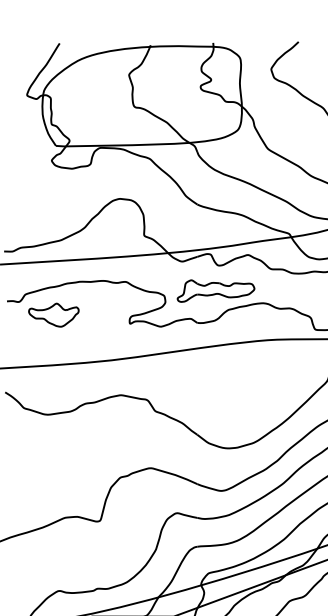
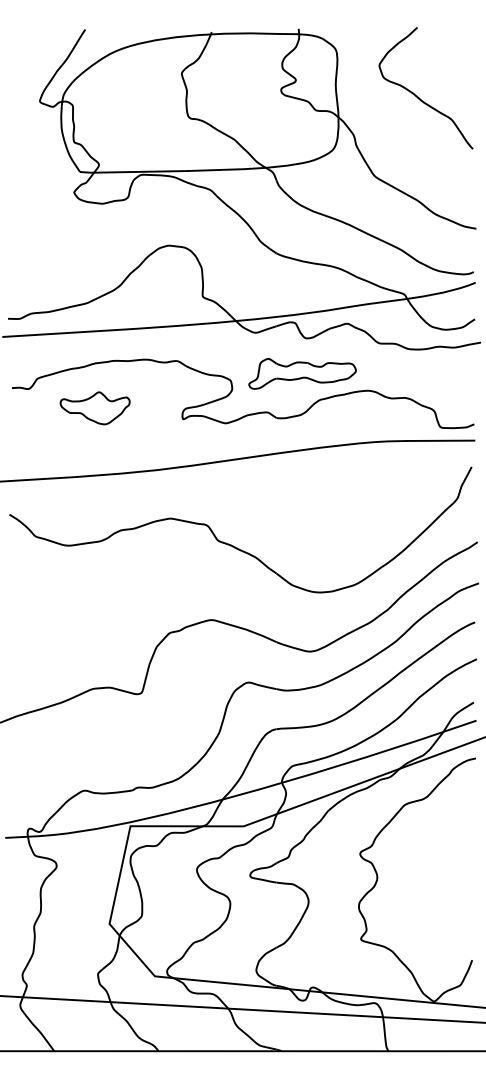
part: (53, 315) -> (94, 408), moved

